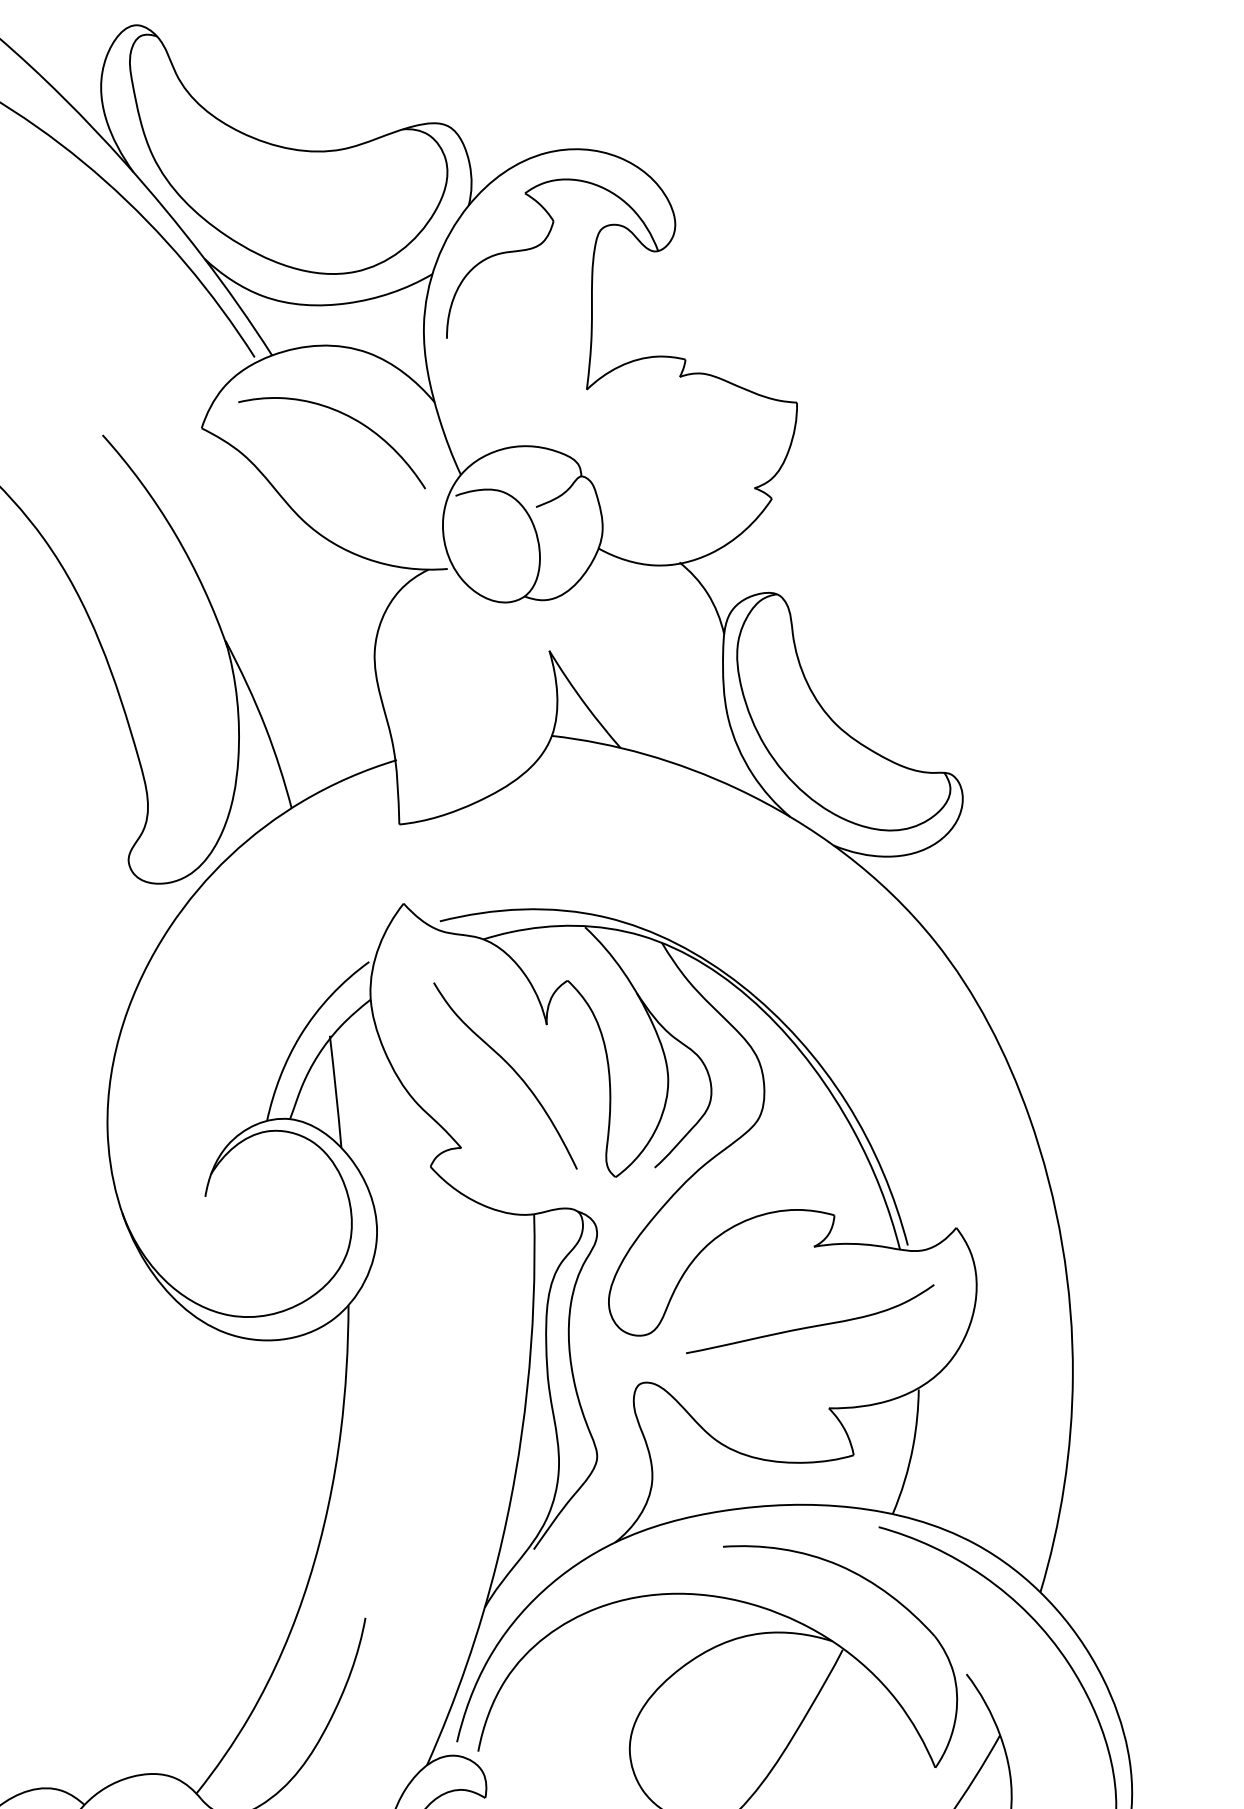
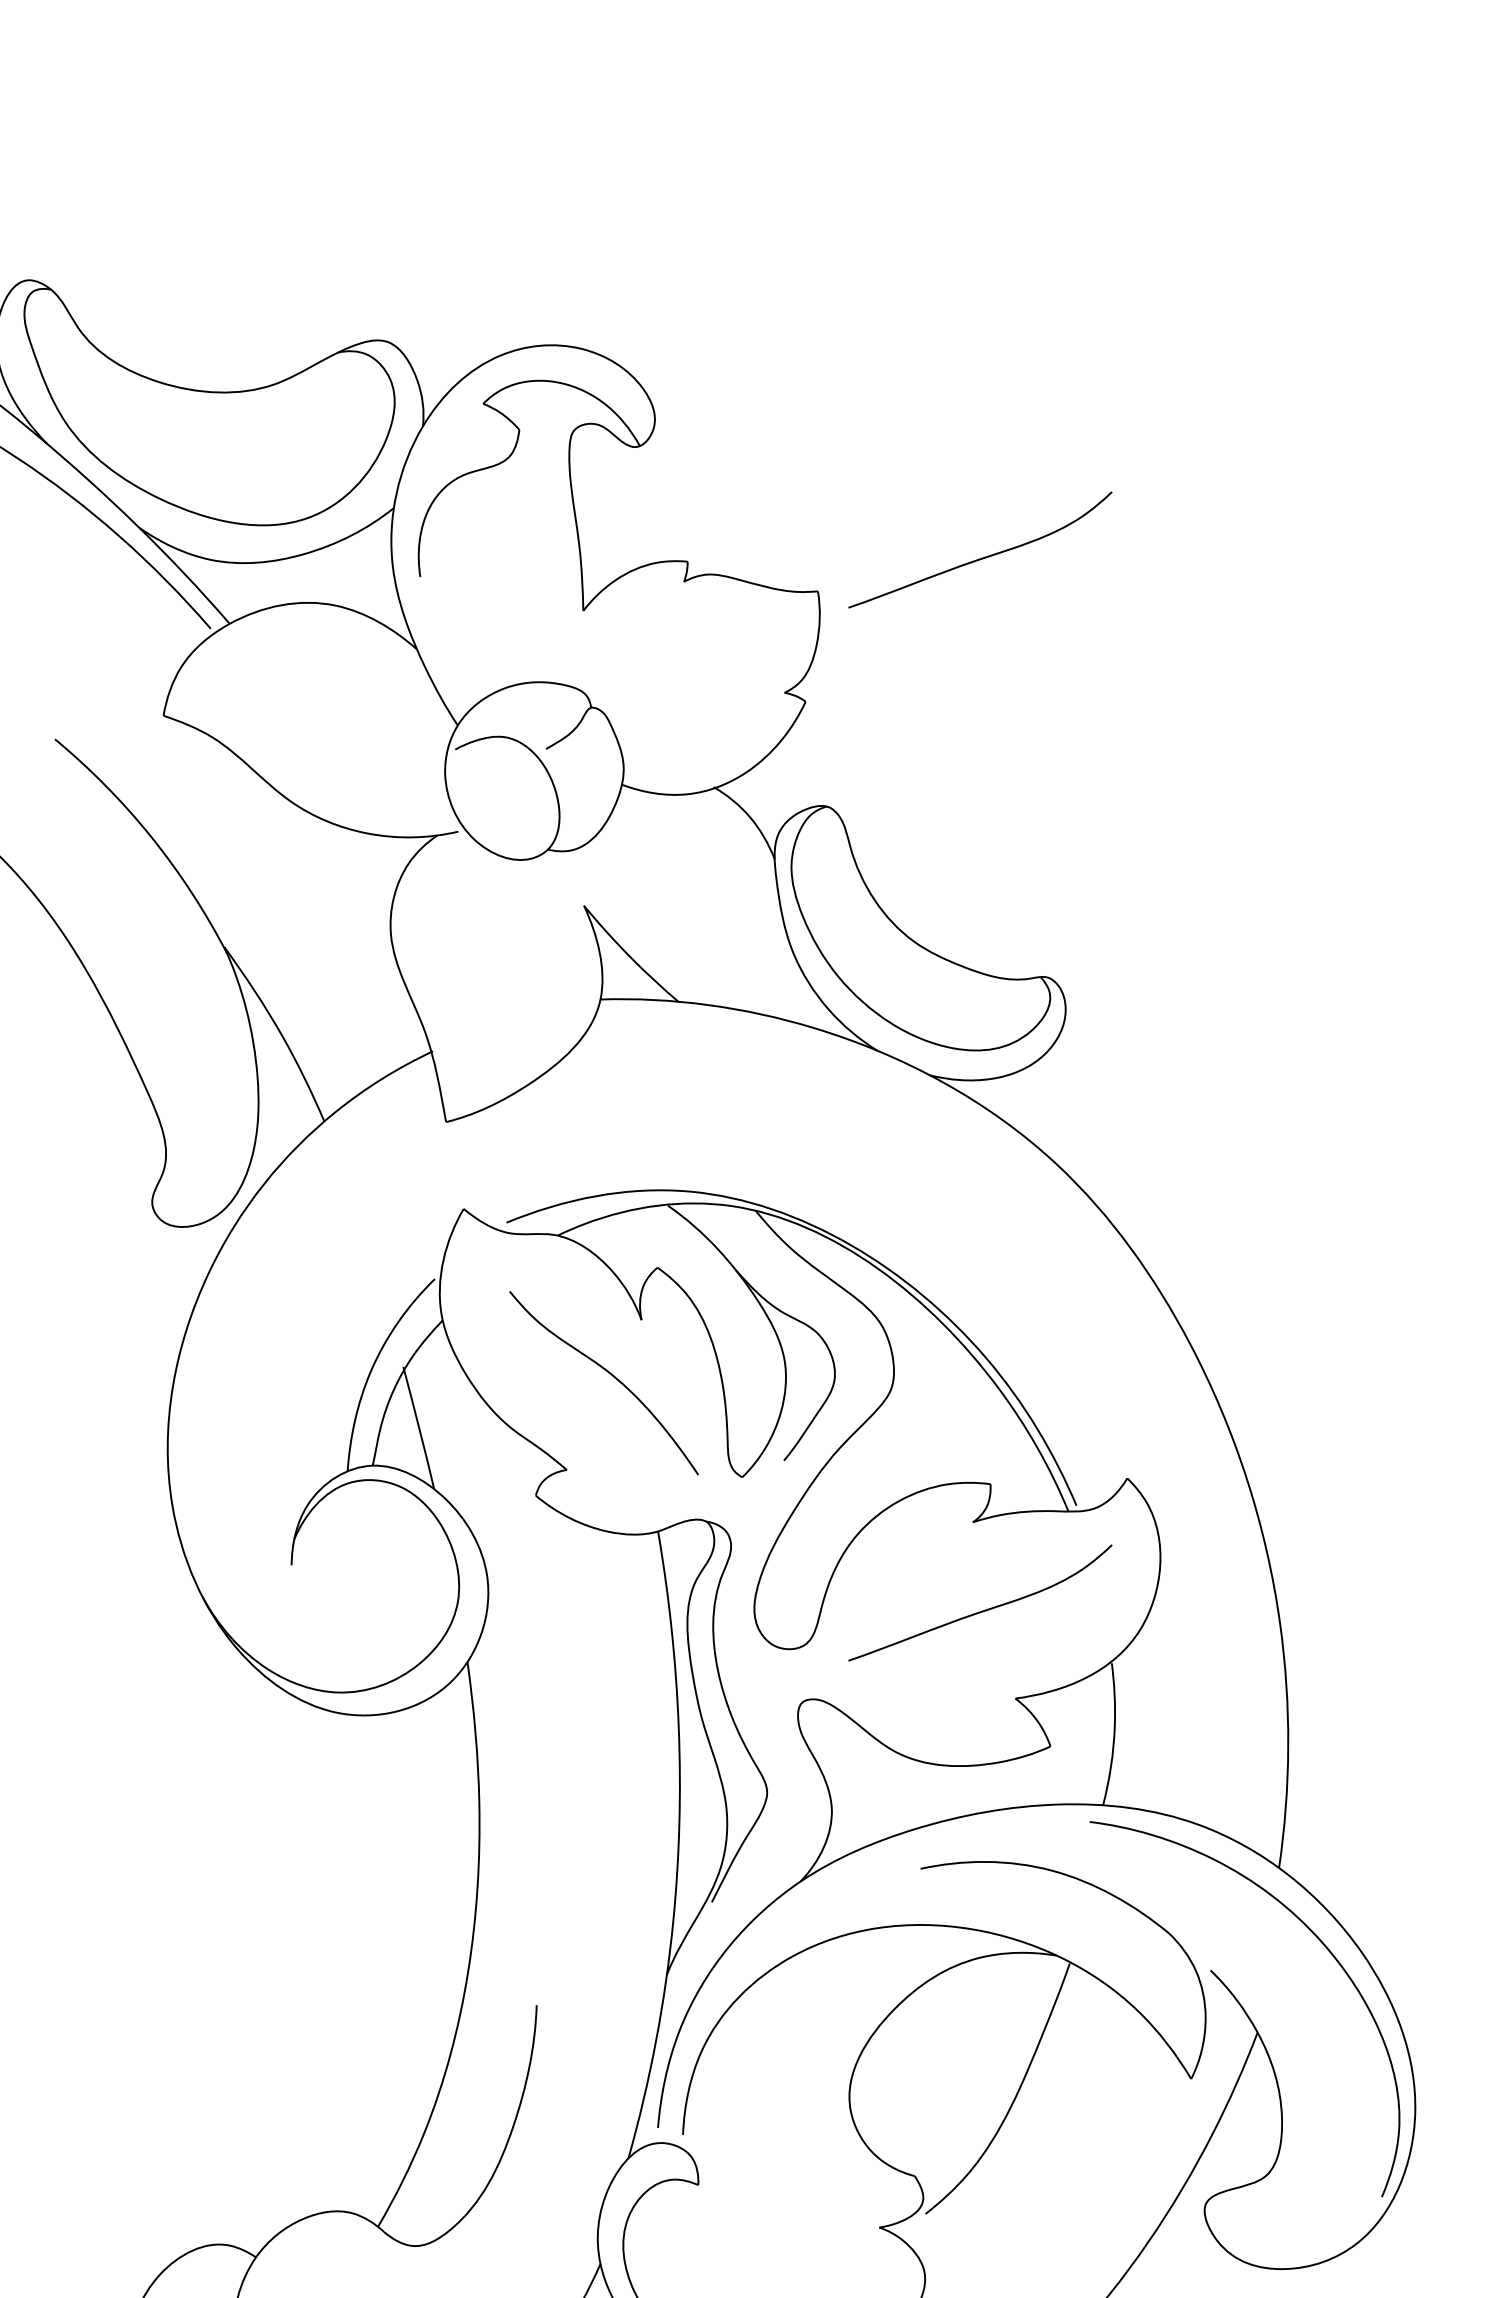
curve: (949, 393) -> (984, 556), added
curve: (344, 415) -> (319, 678), removed

